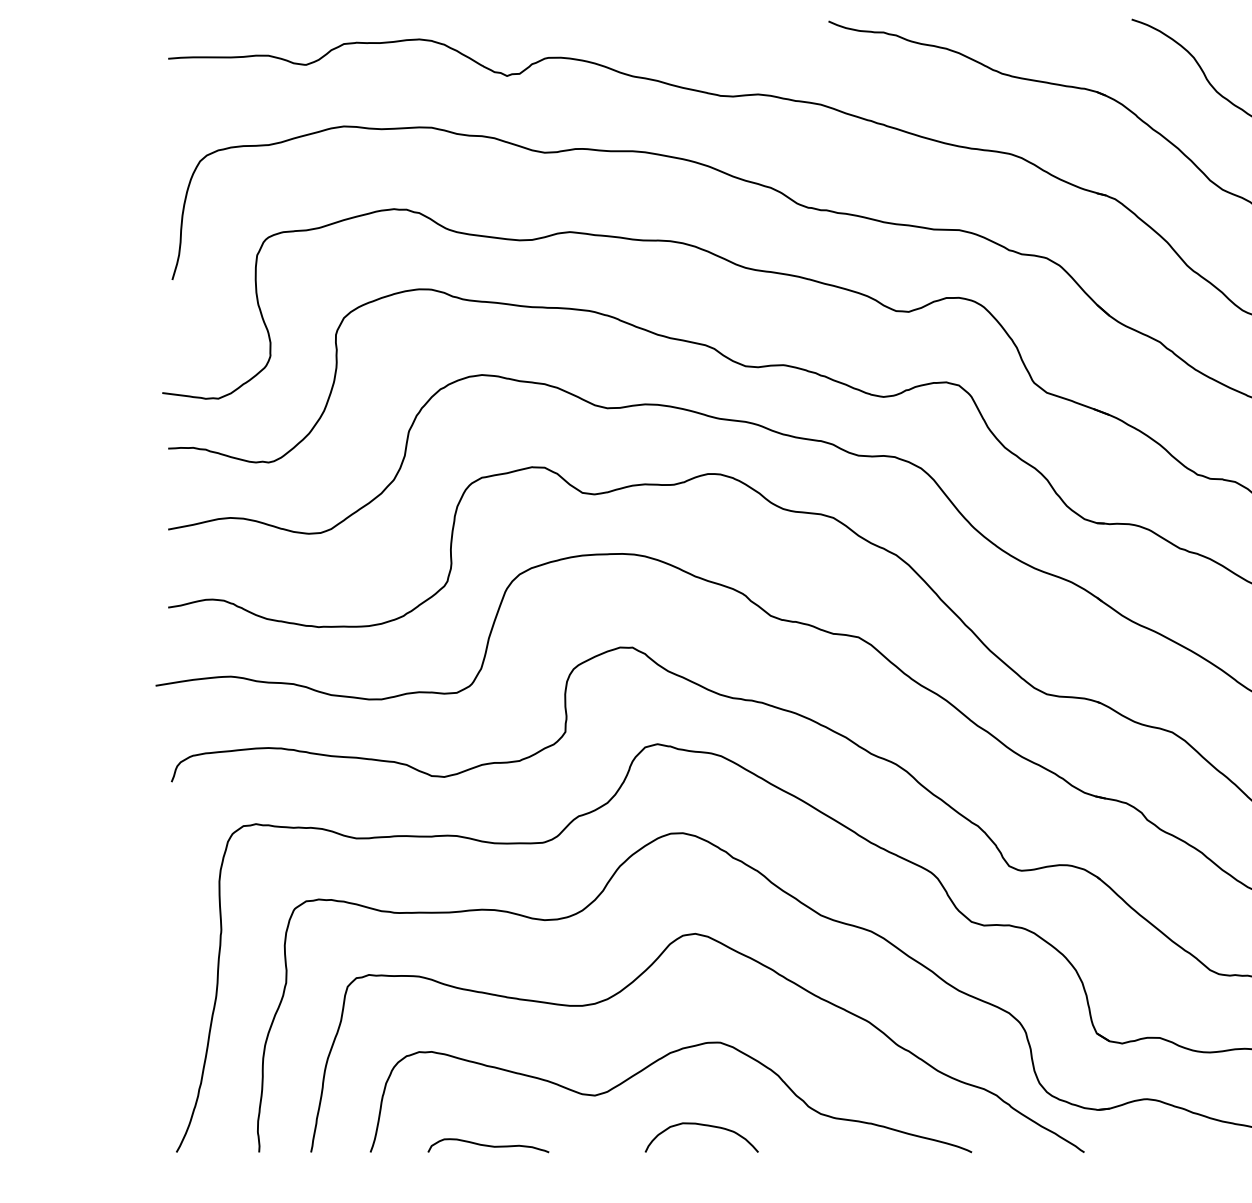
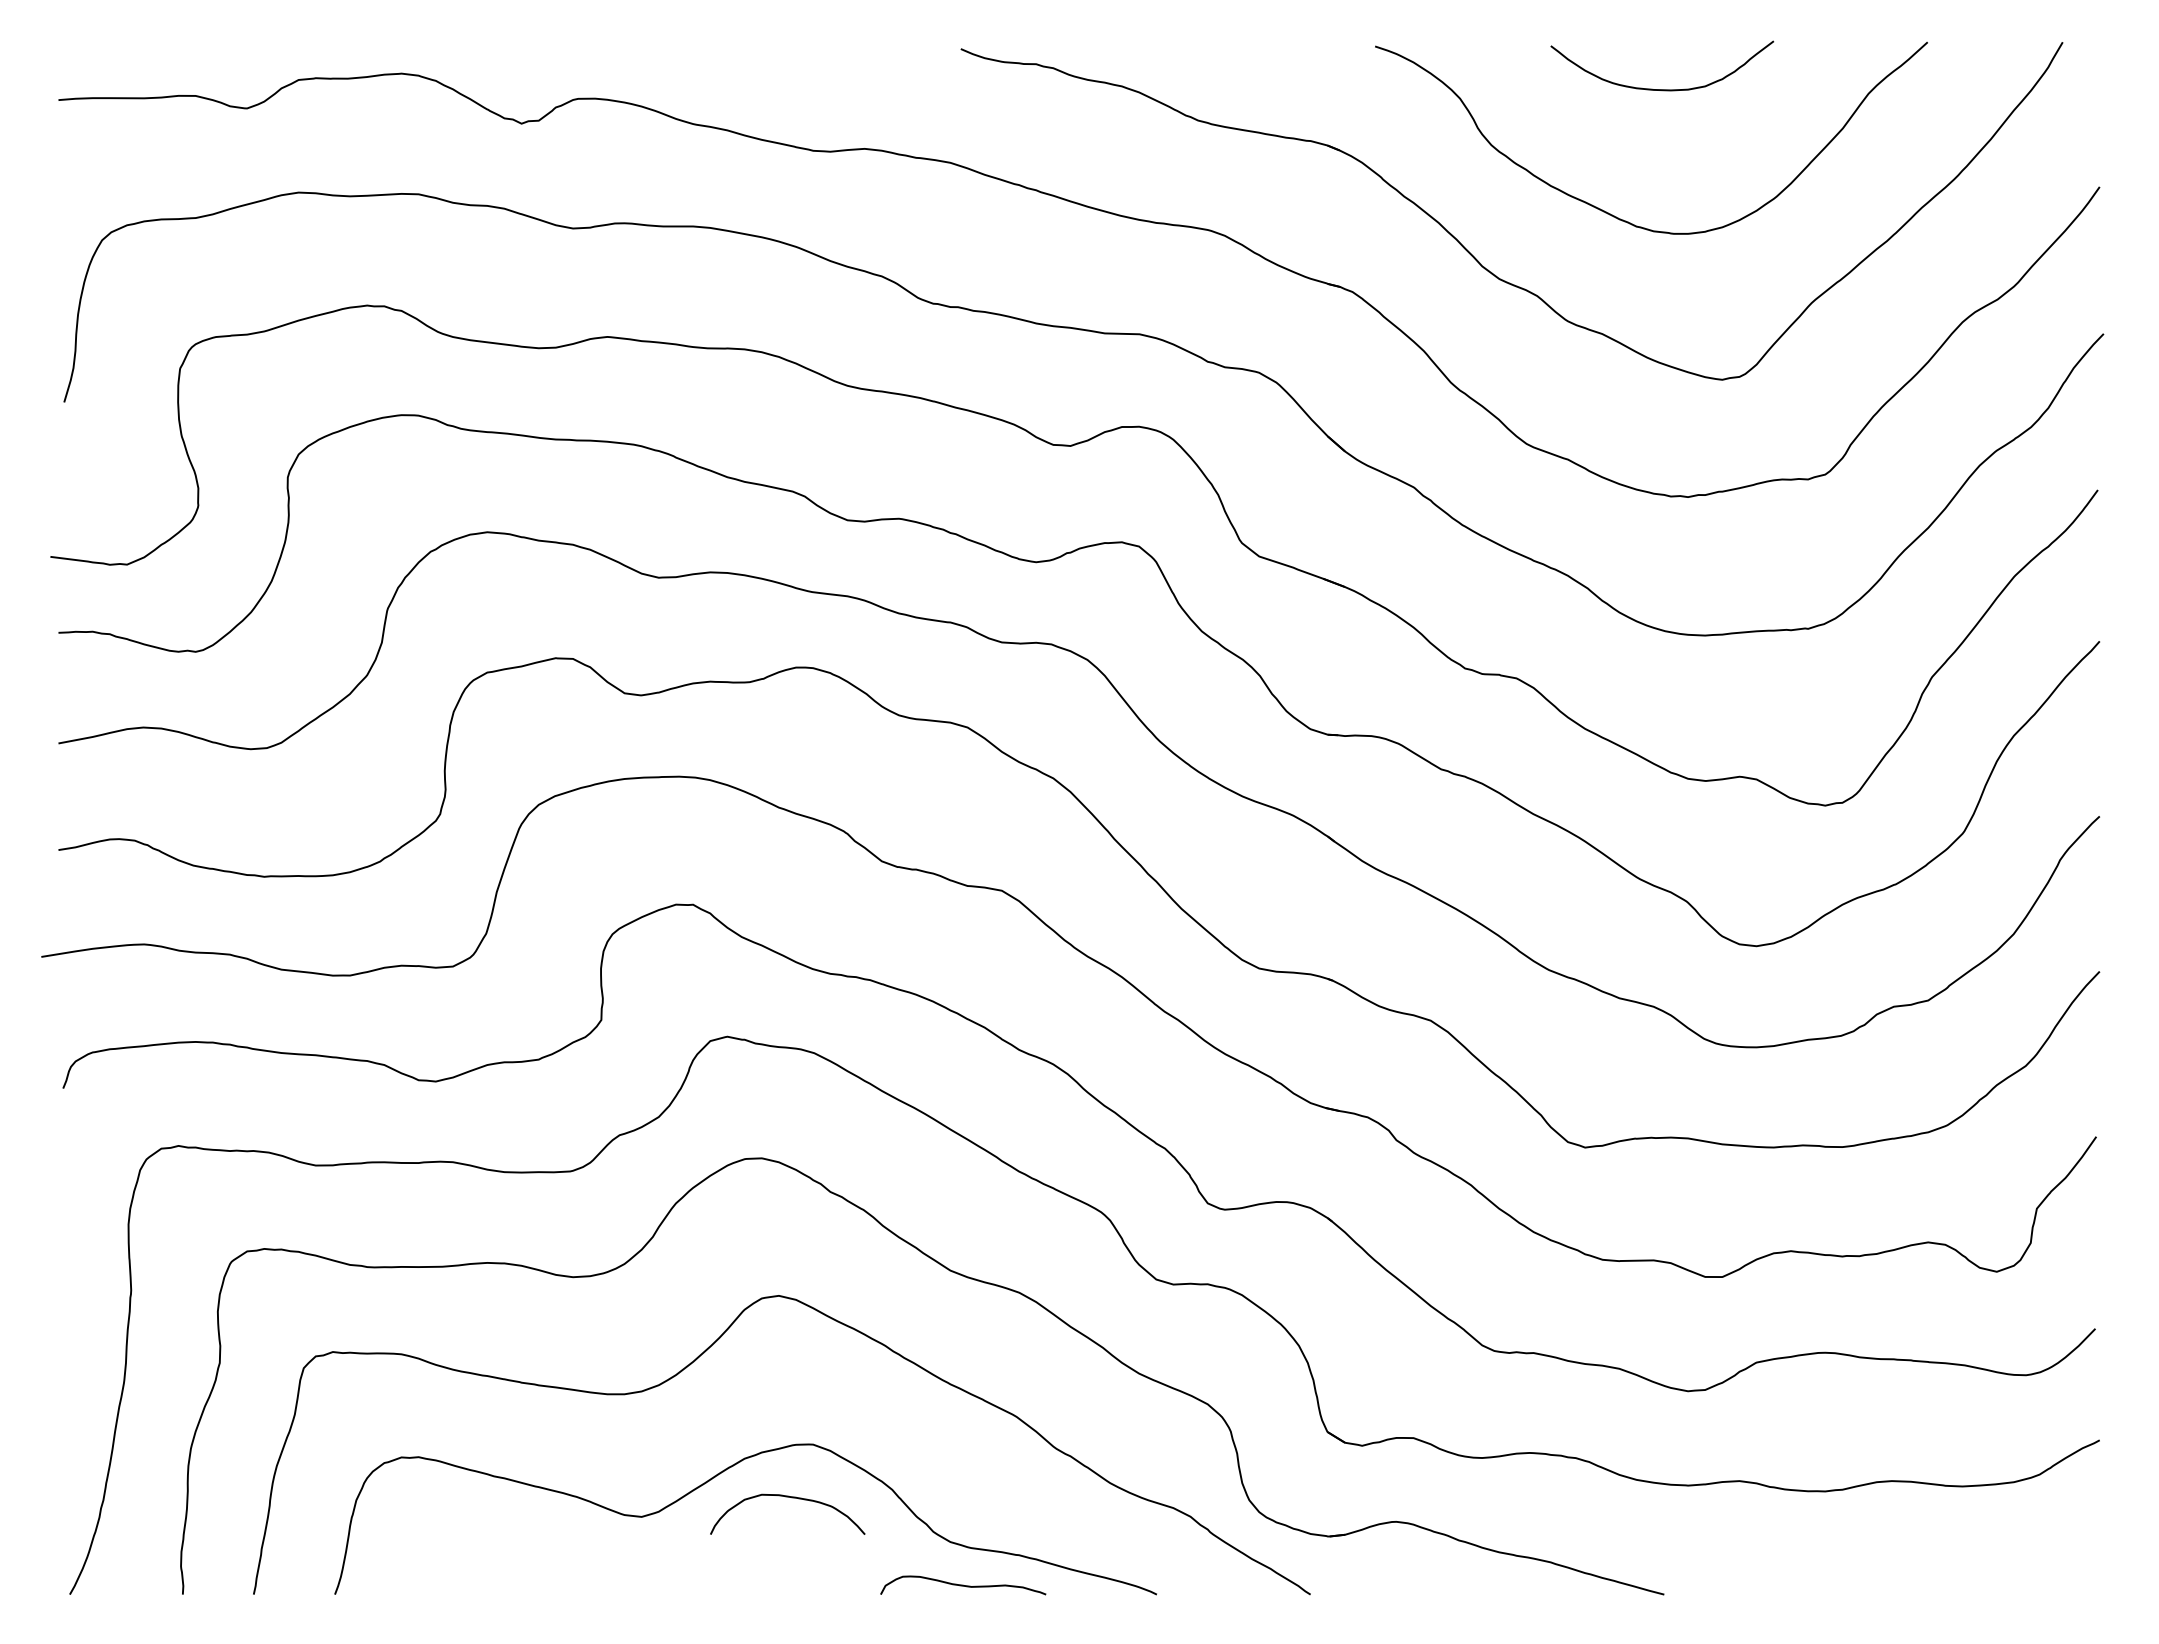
curve: (704, 1126) -> (791, 1498), moved
curve: (488, 1145) -> (963, 1585), moved

